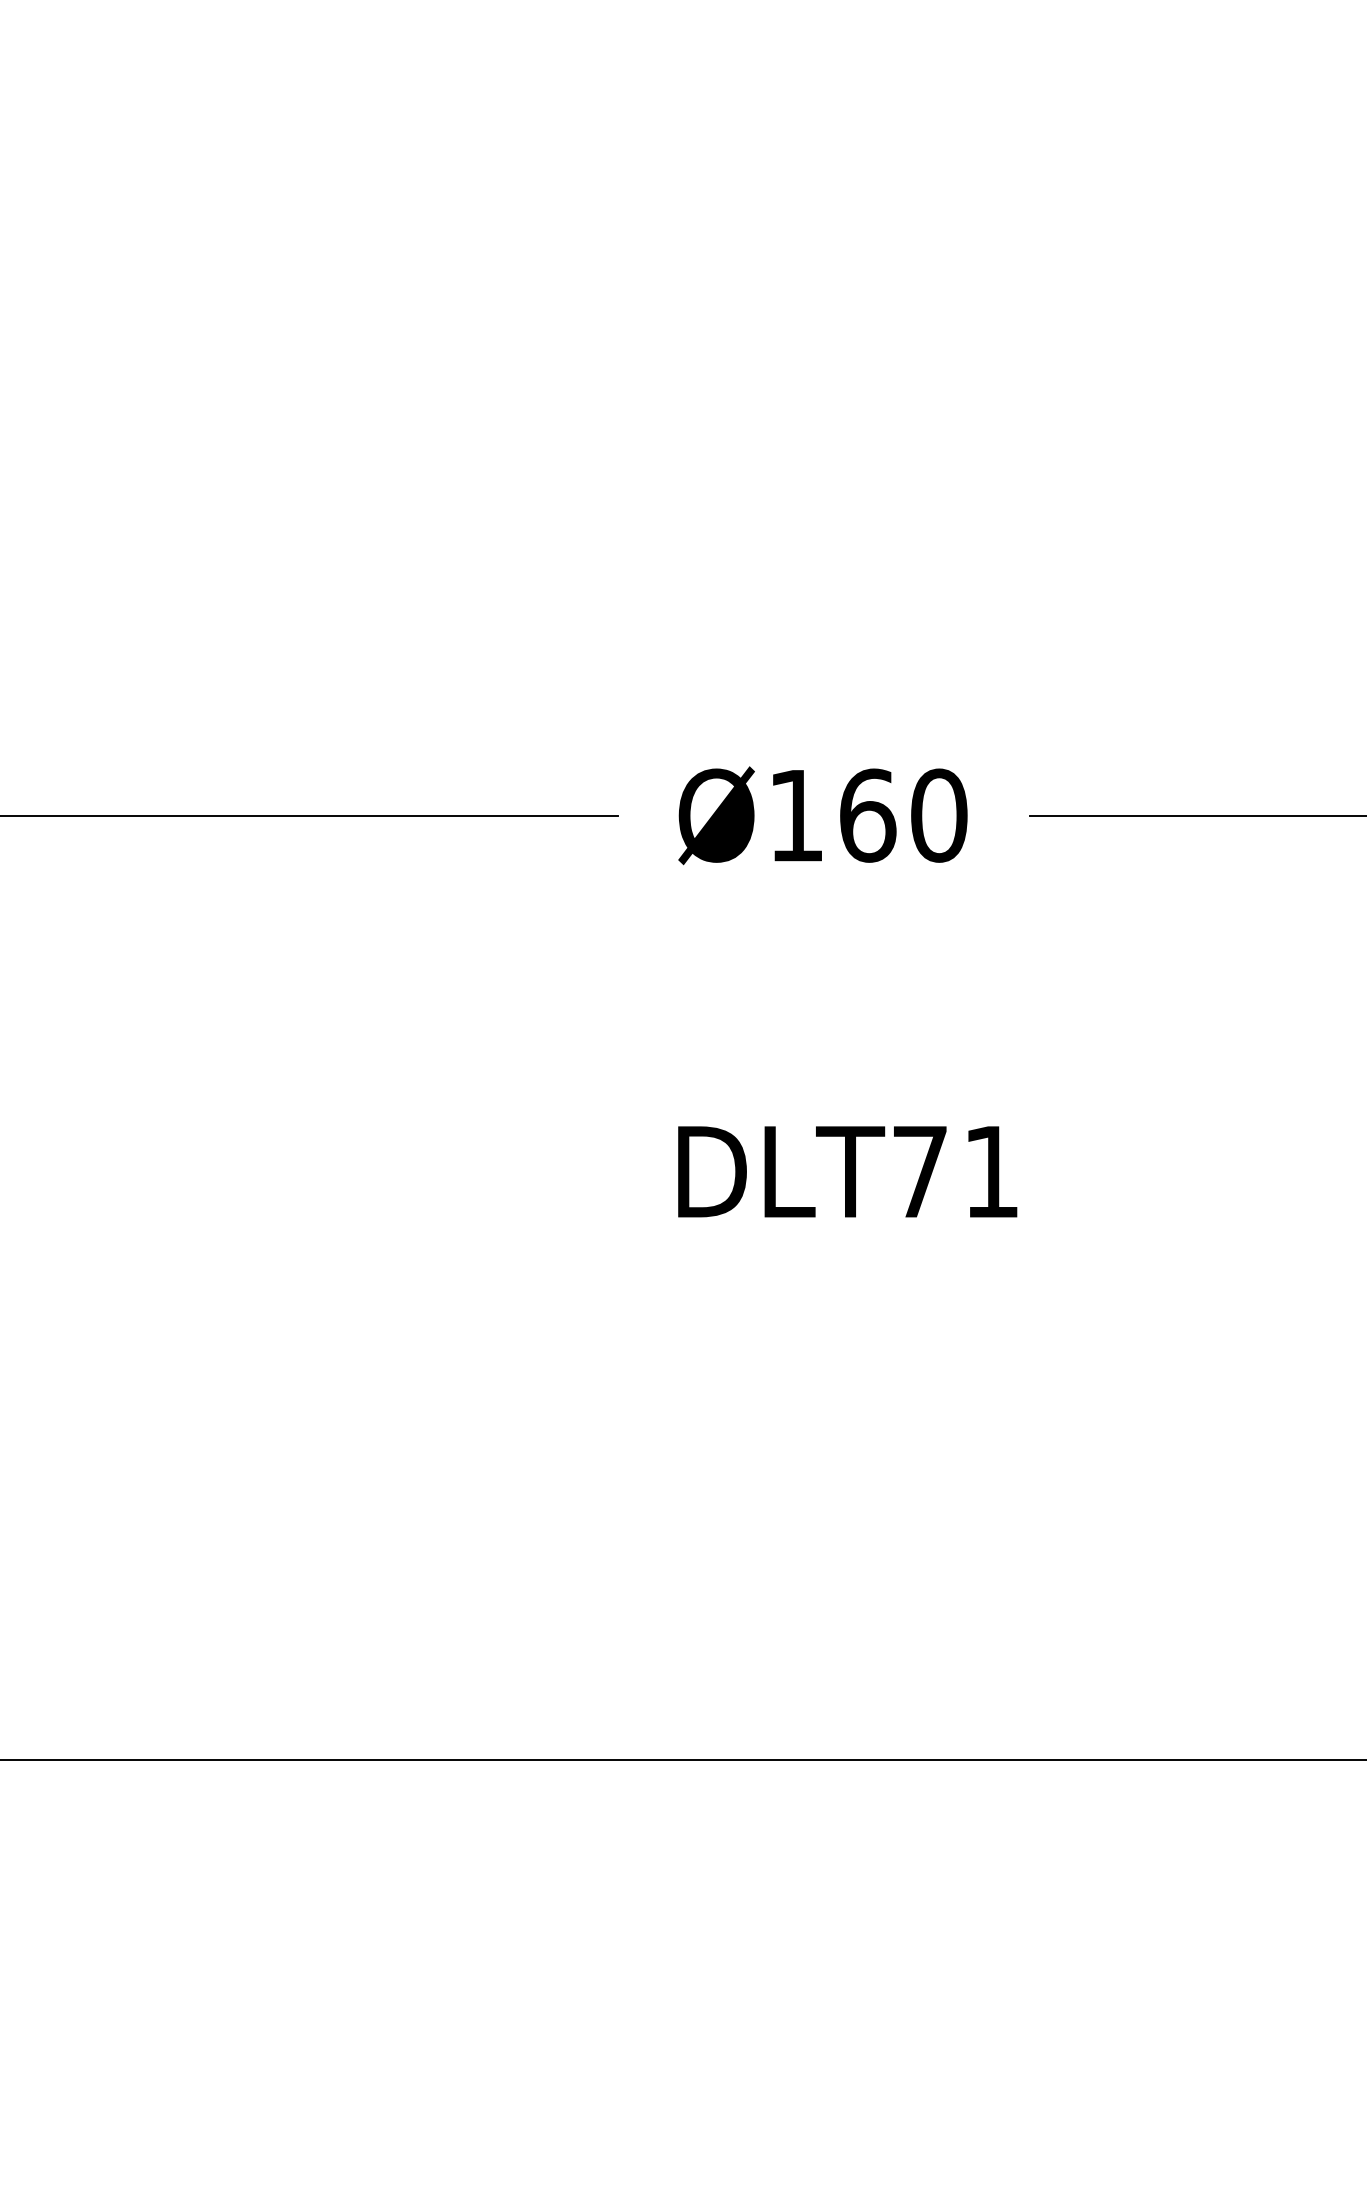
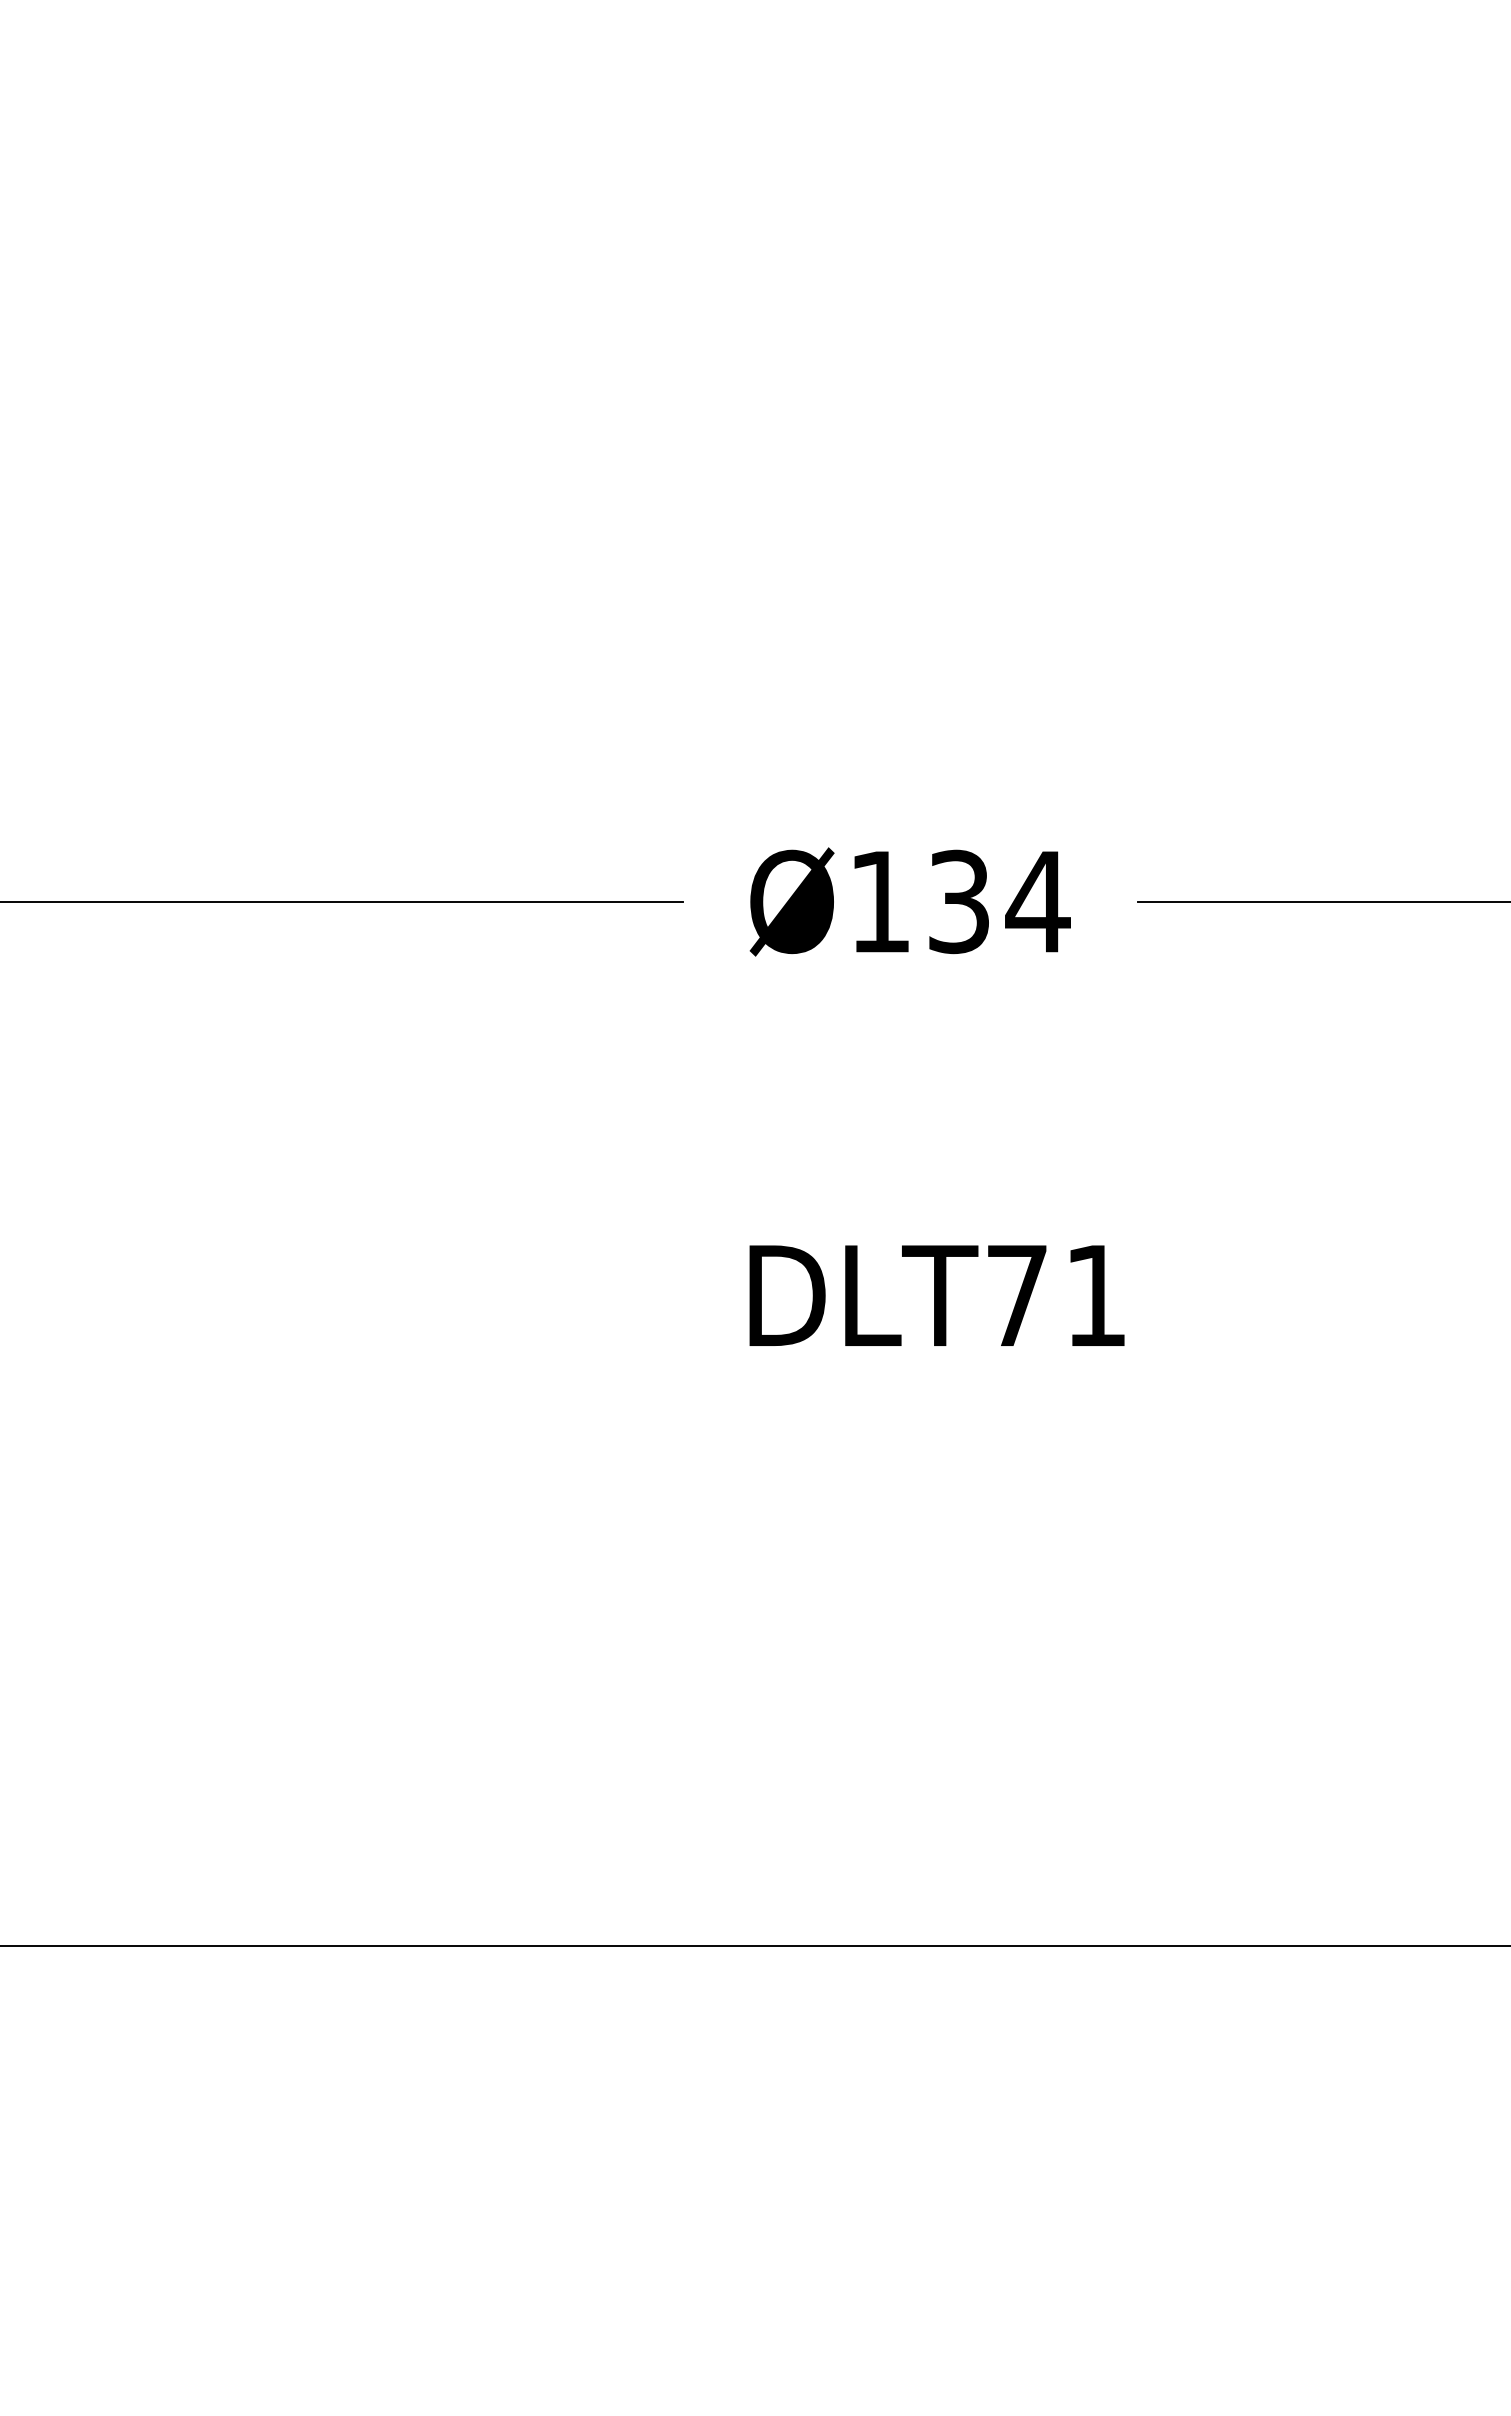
text: (904, 815) -> (999, 901), Ø160 -> Ø134

